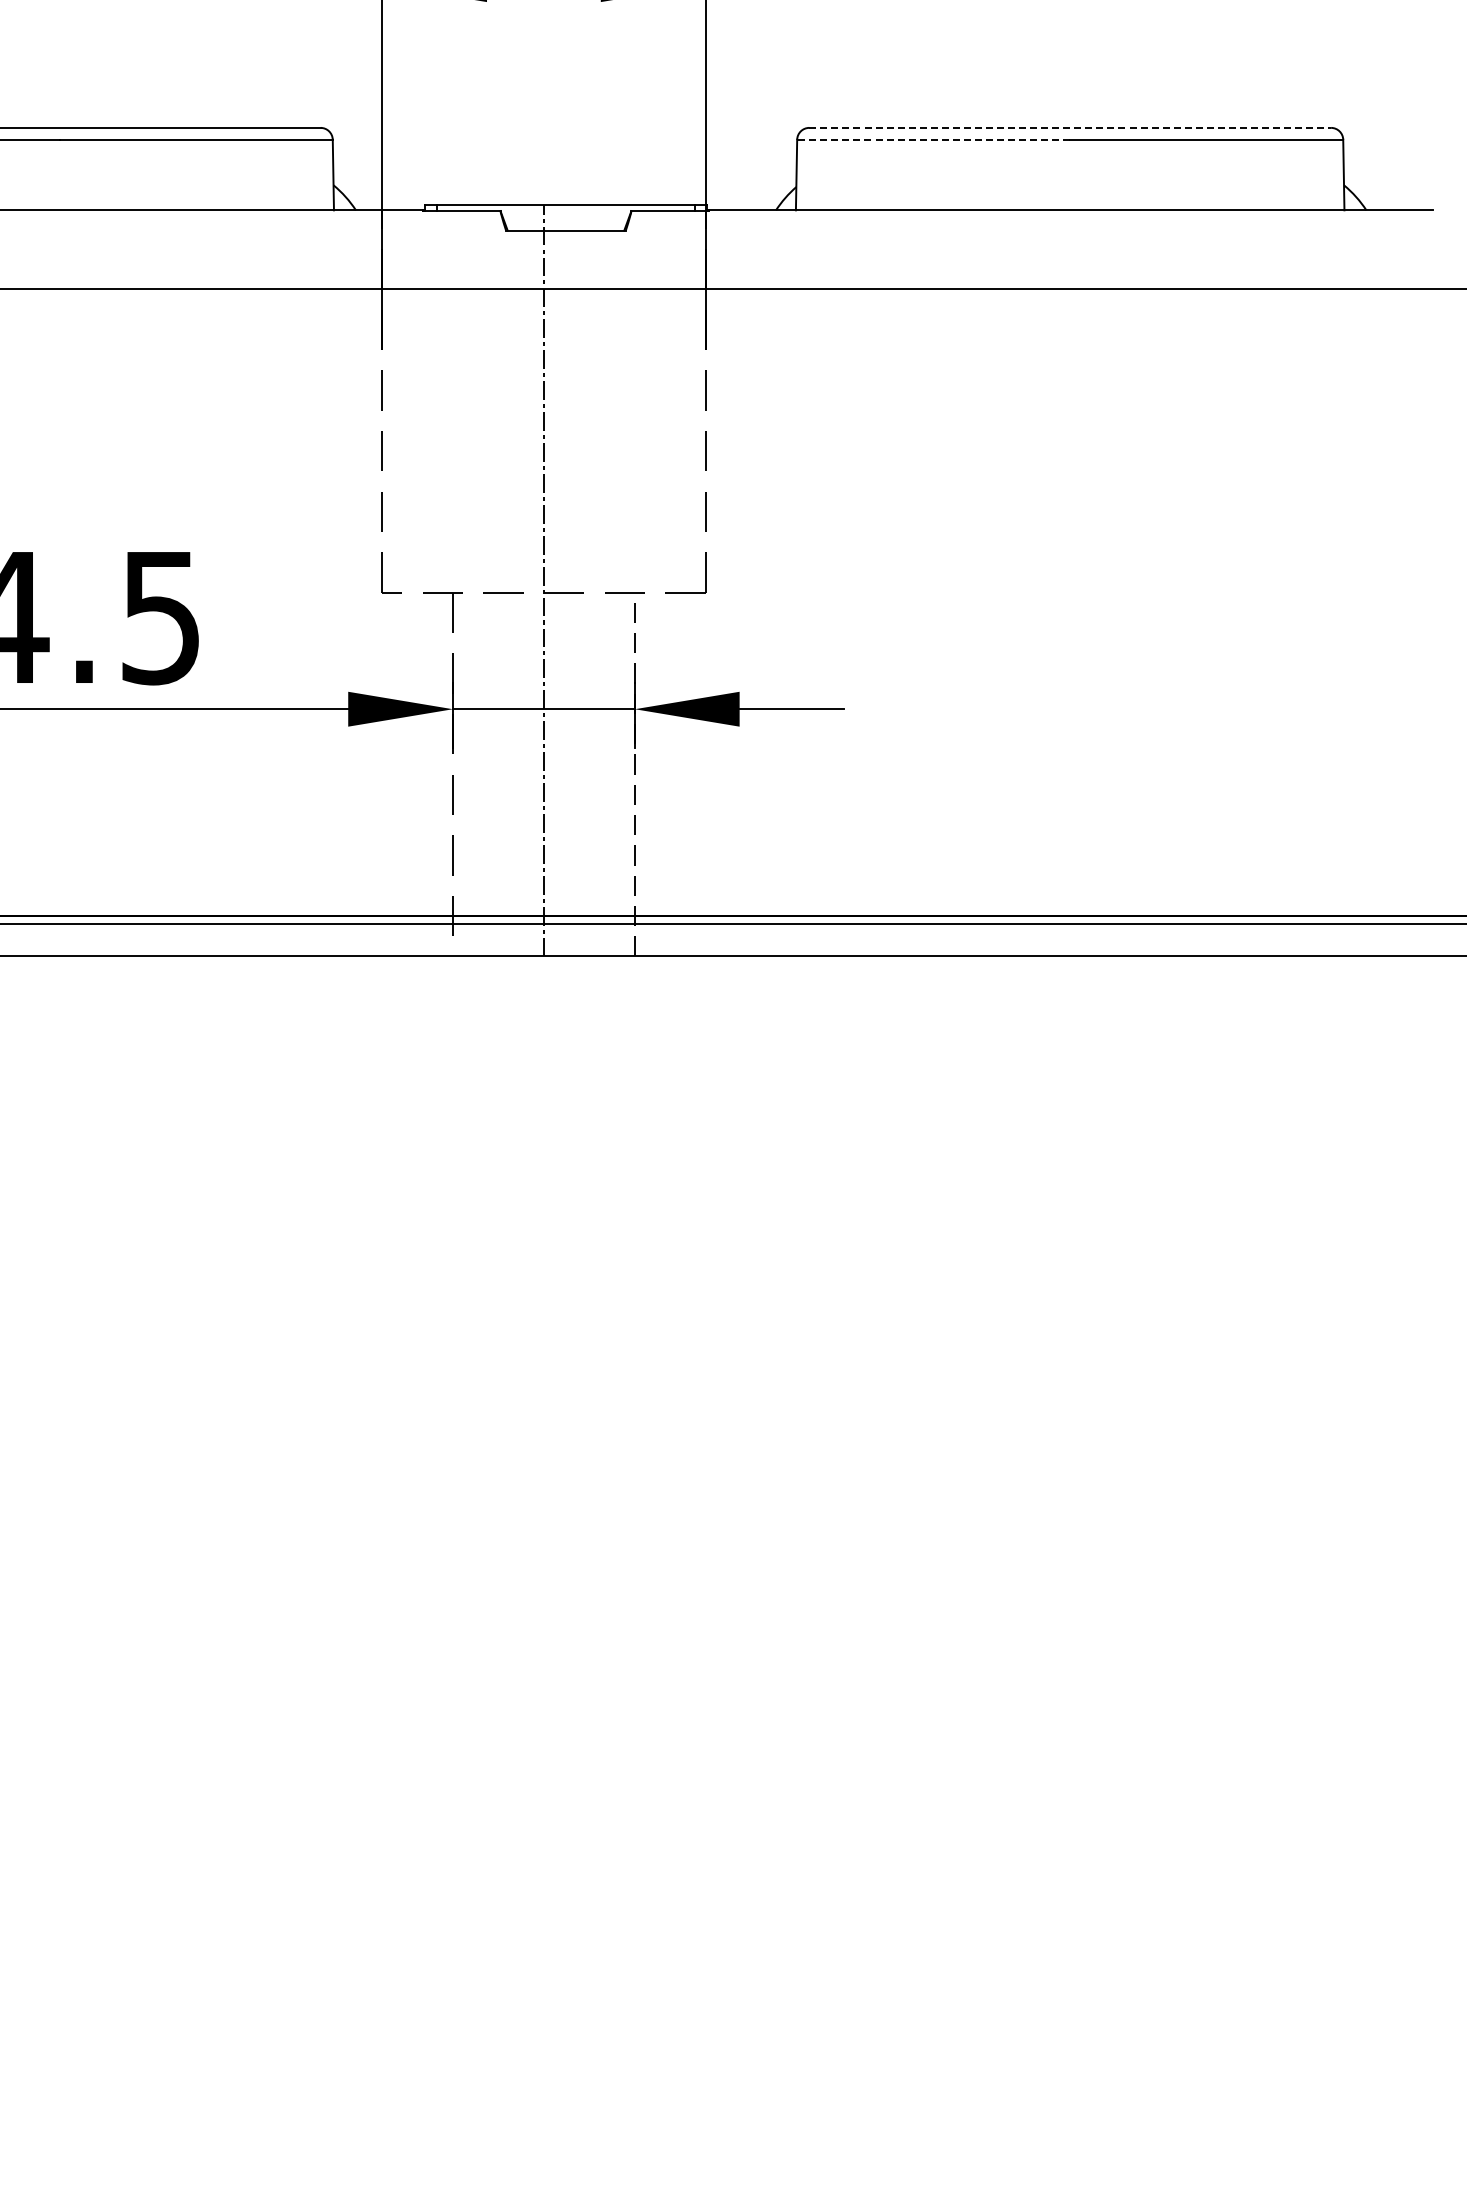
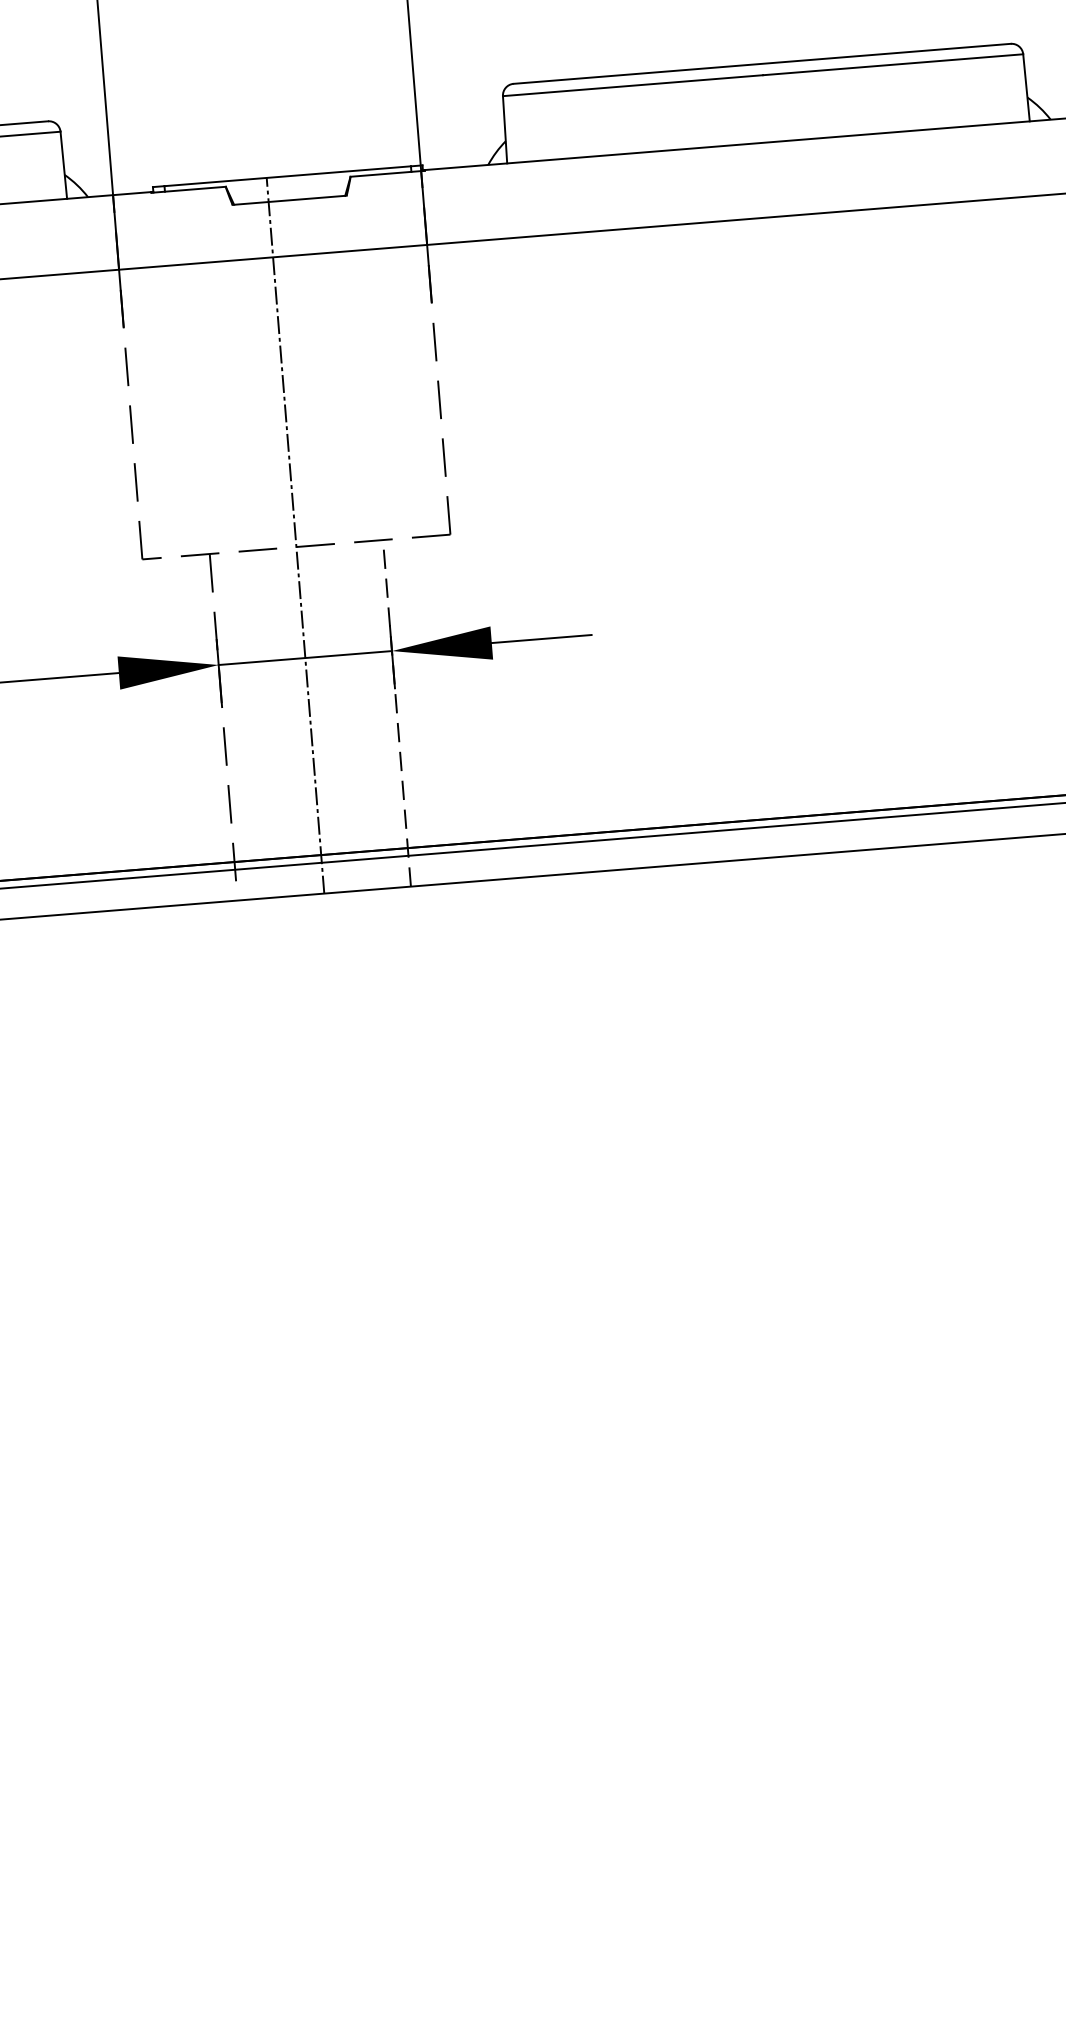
line: (1070, 127) -> (762, 63), dashed -> solid
line: (933, 139) -> (632, 85), dashed -> solid

